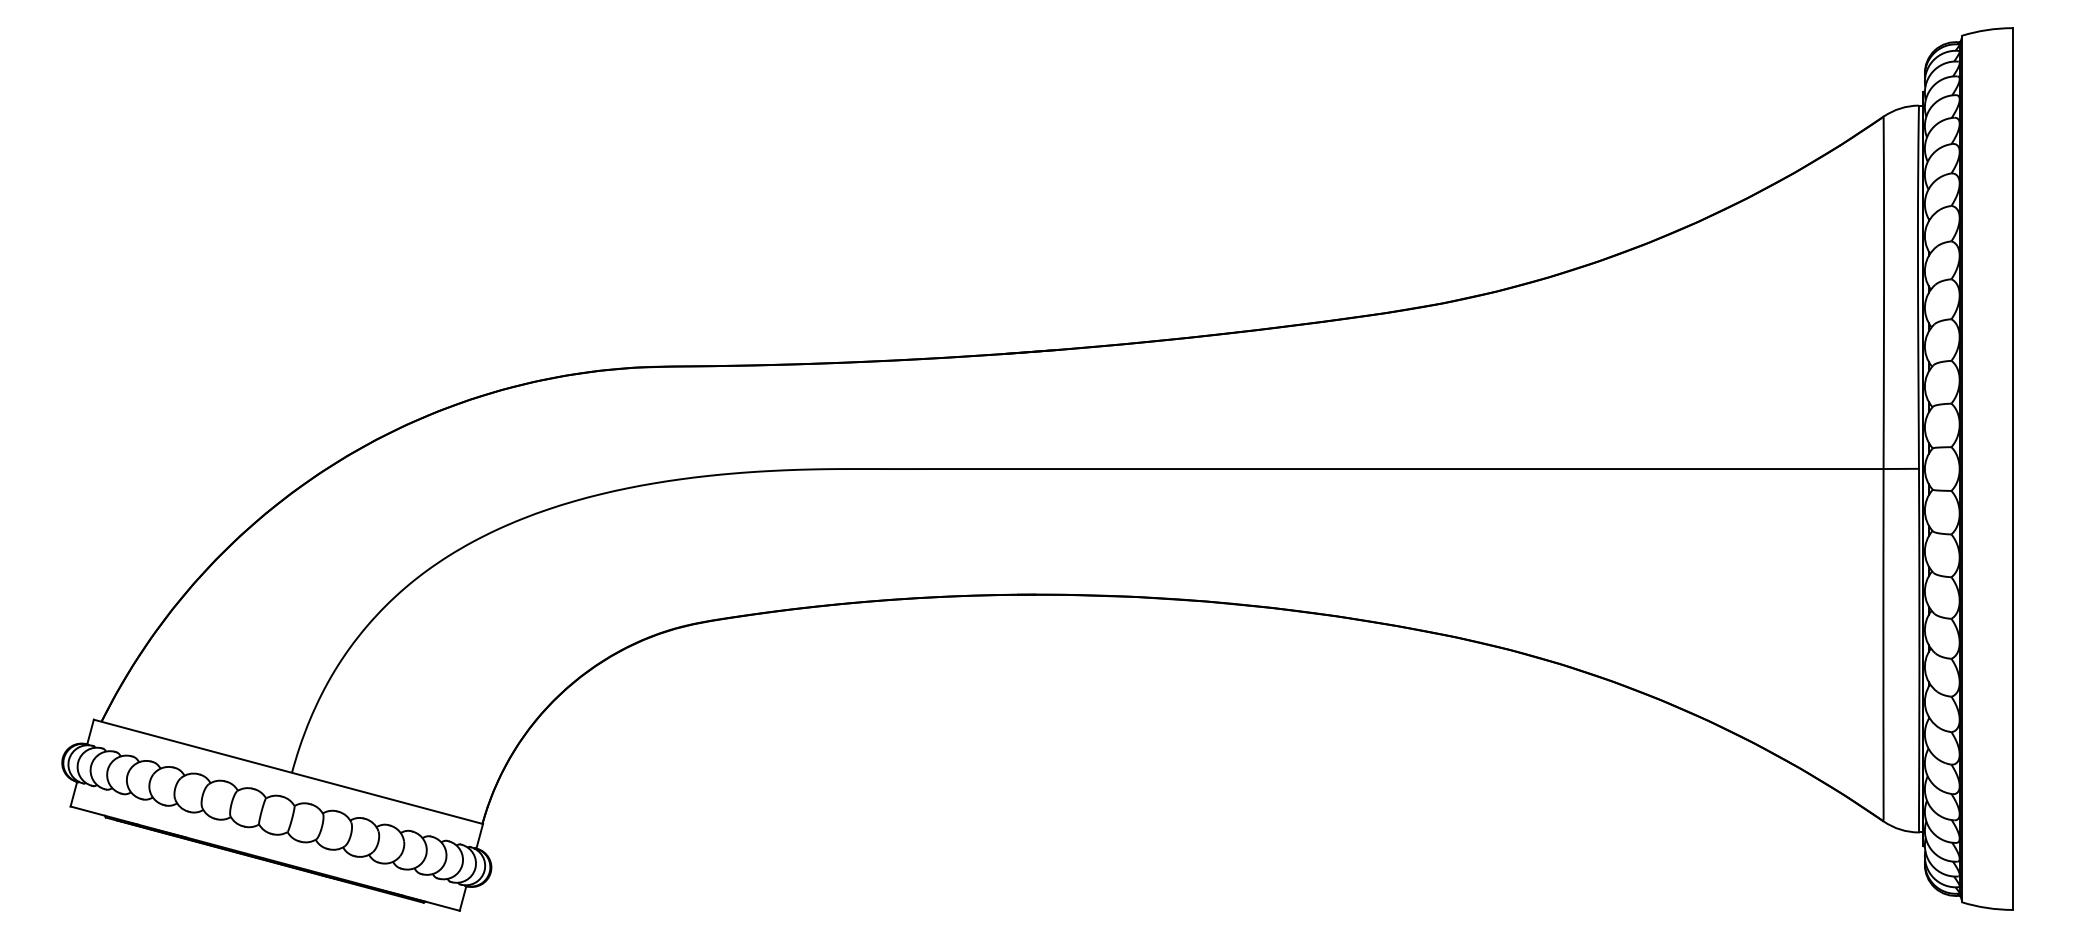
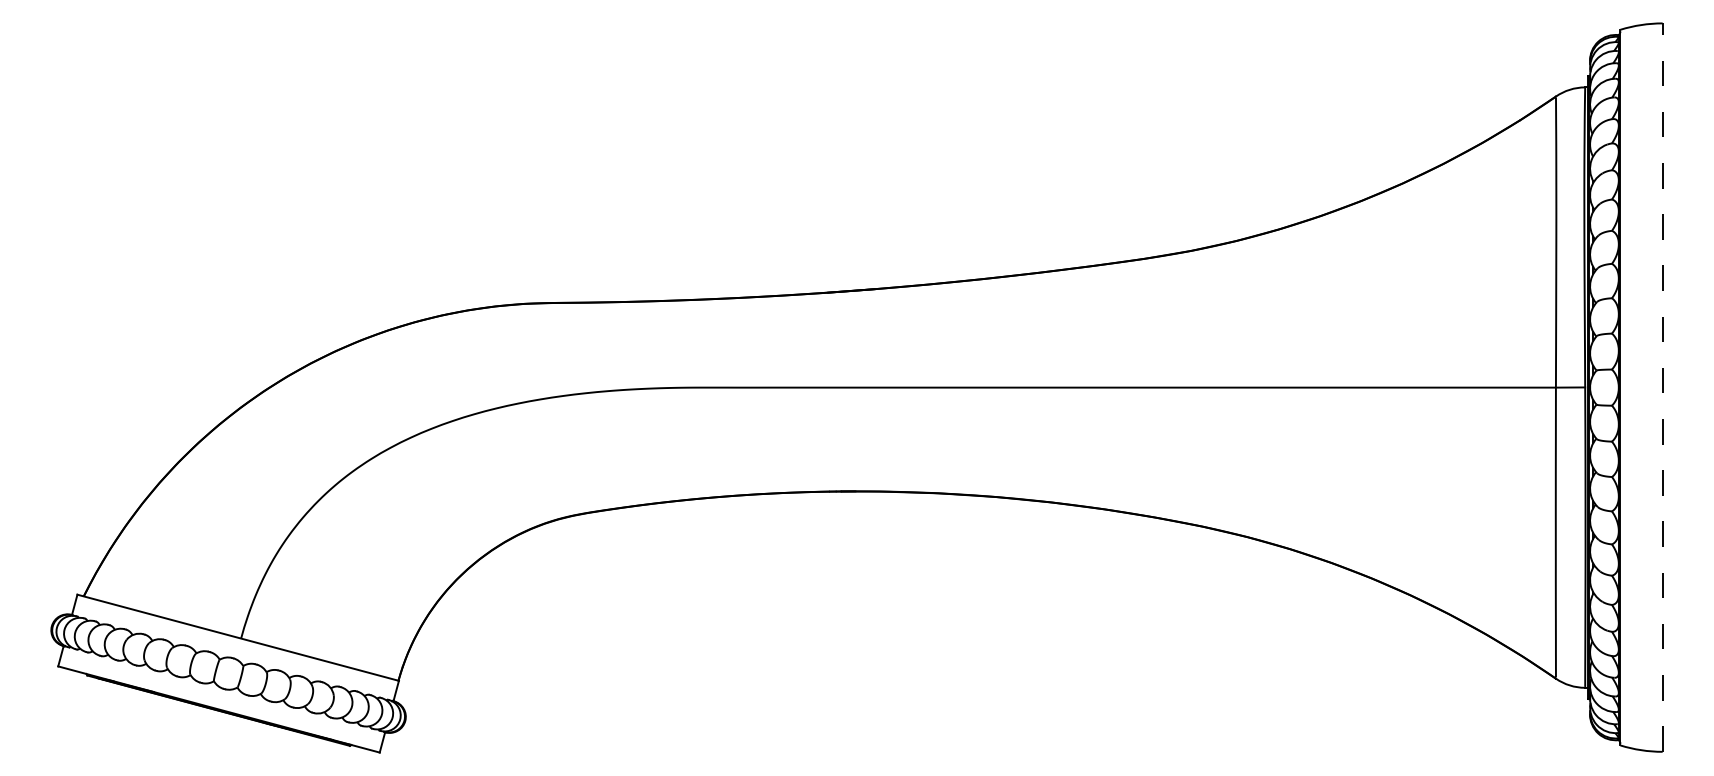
line: (2012, 469) -> (1662, 388), solid -> dashed

